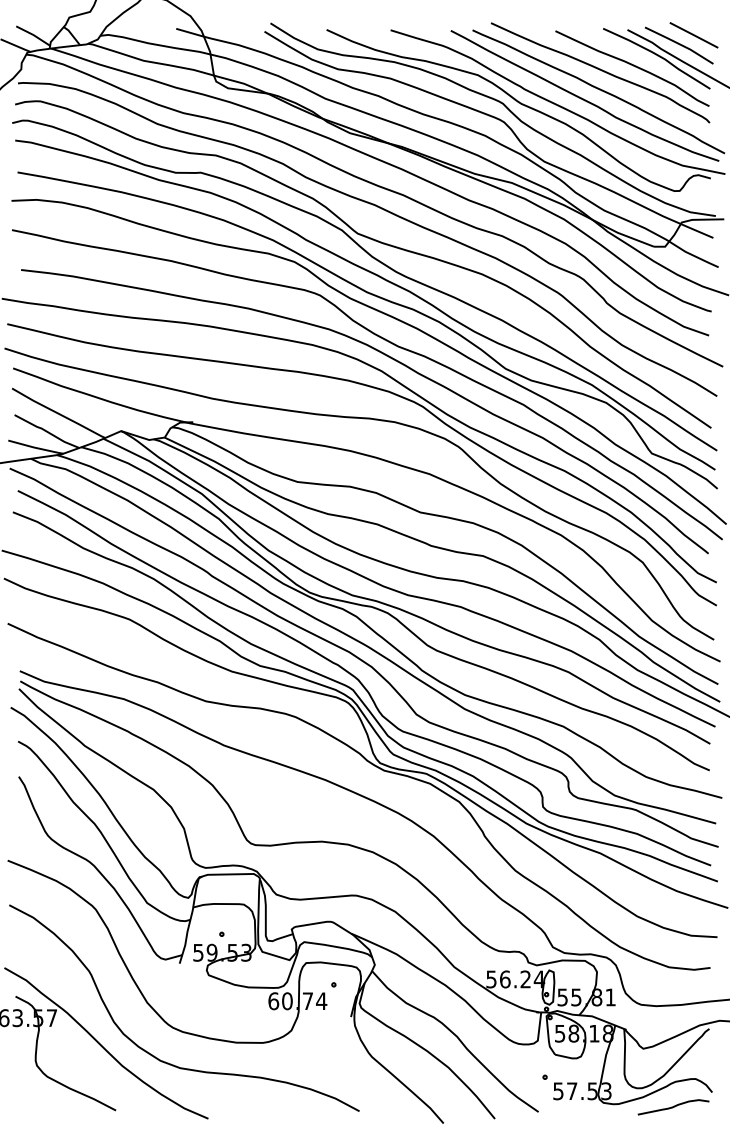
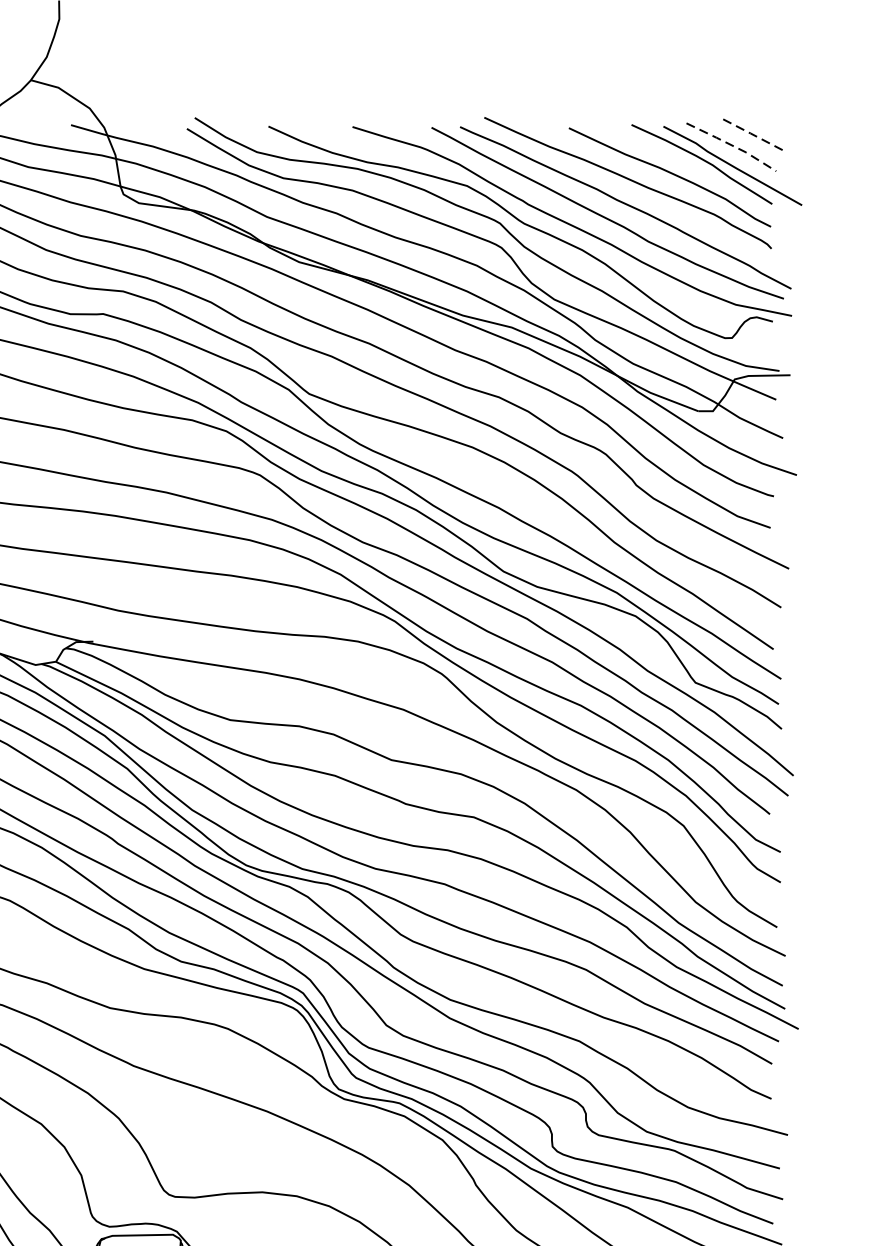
line: (693, 35) -> (750, 133), solid -> dashed
line: (680, 44) -> (733, 145), solid -> dashed

